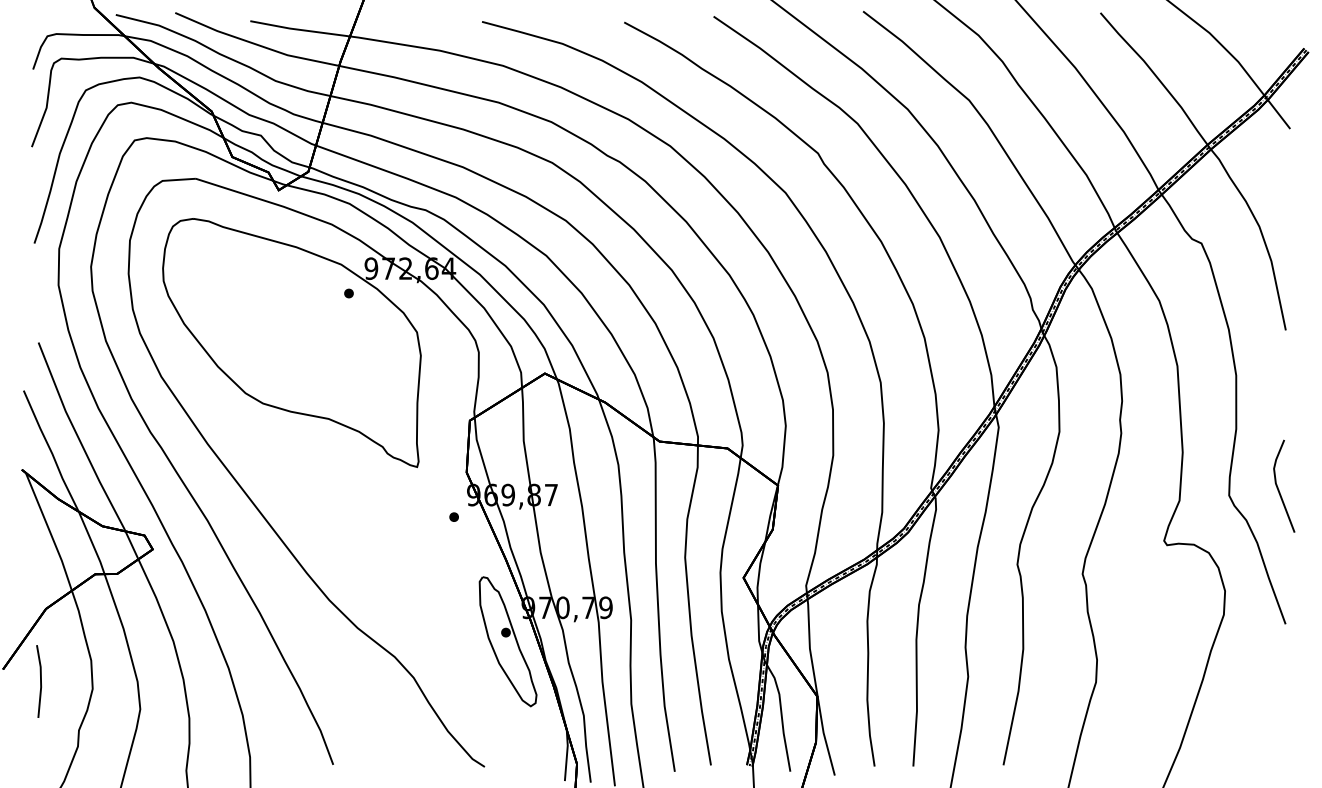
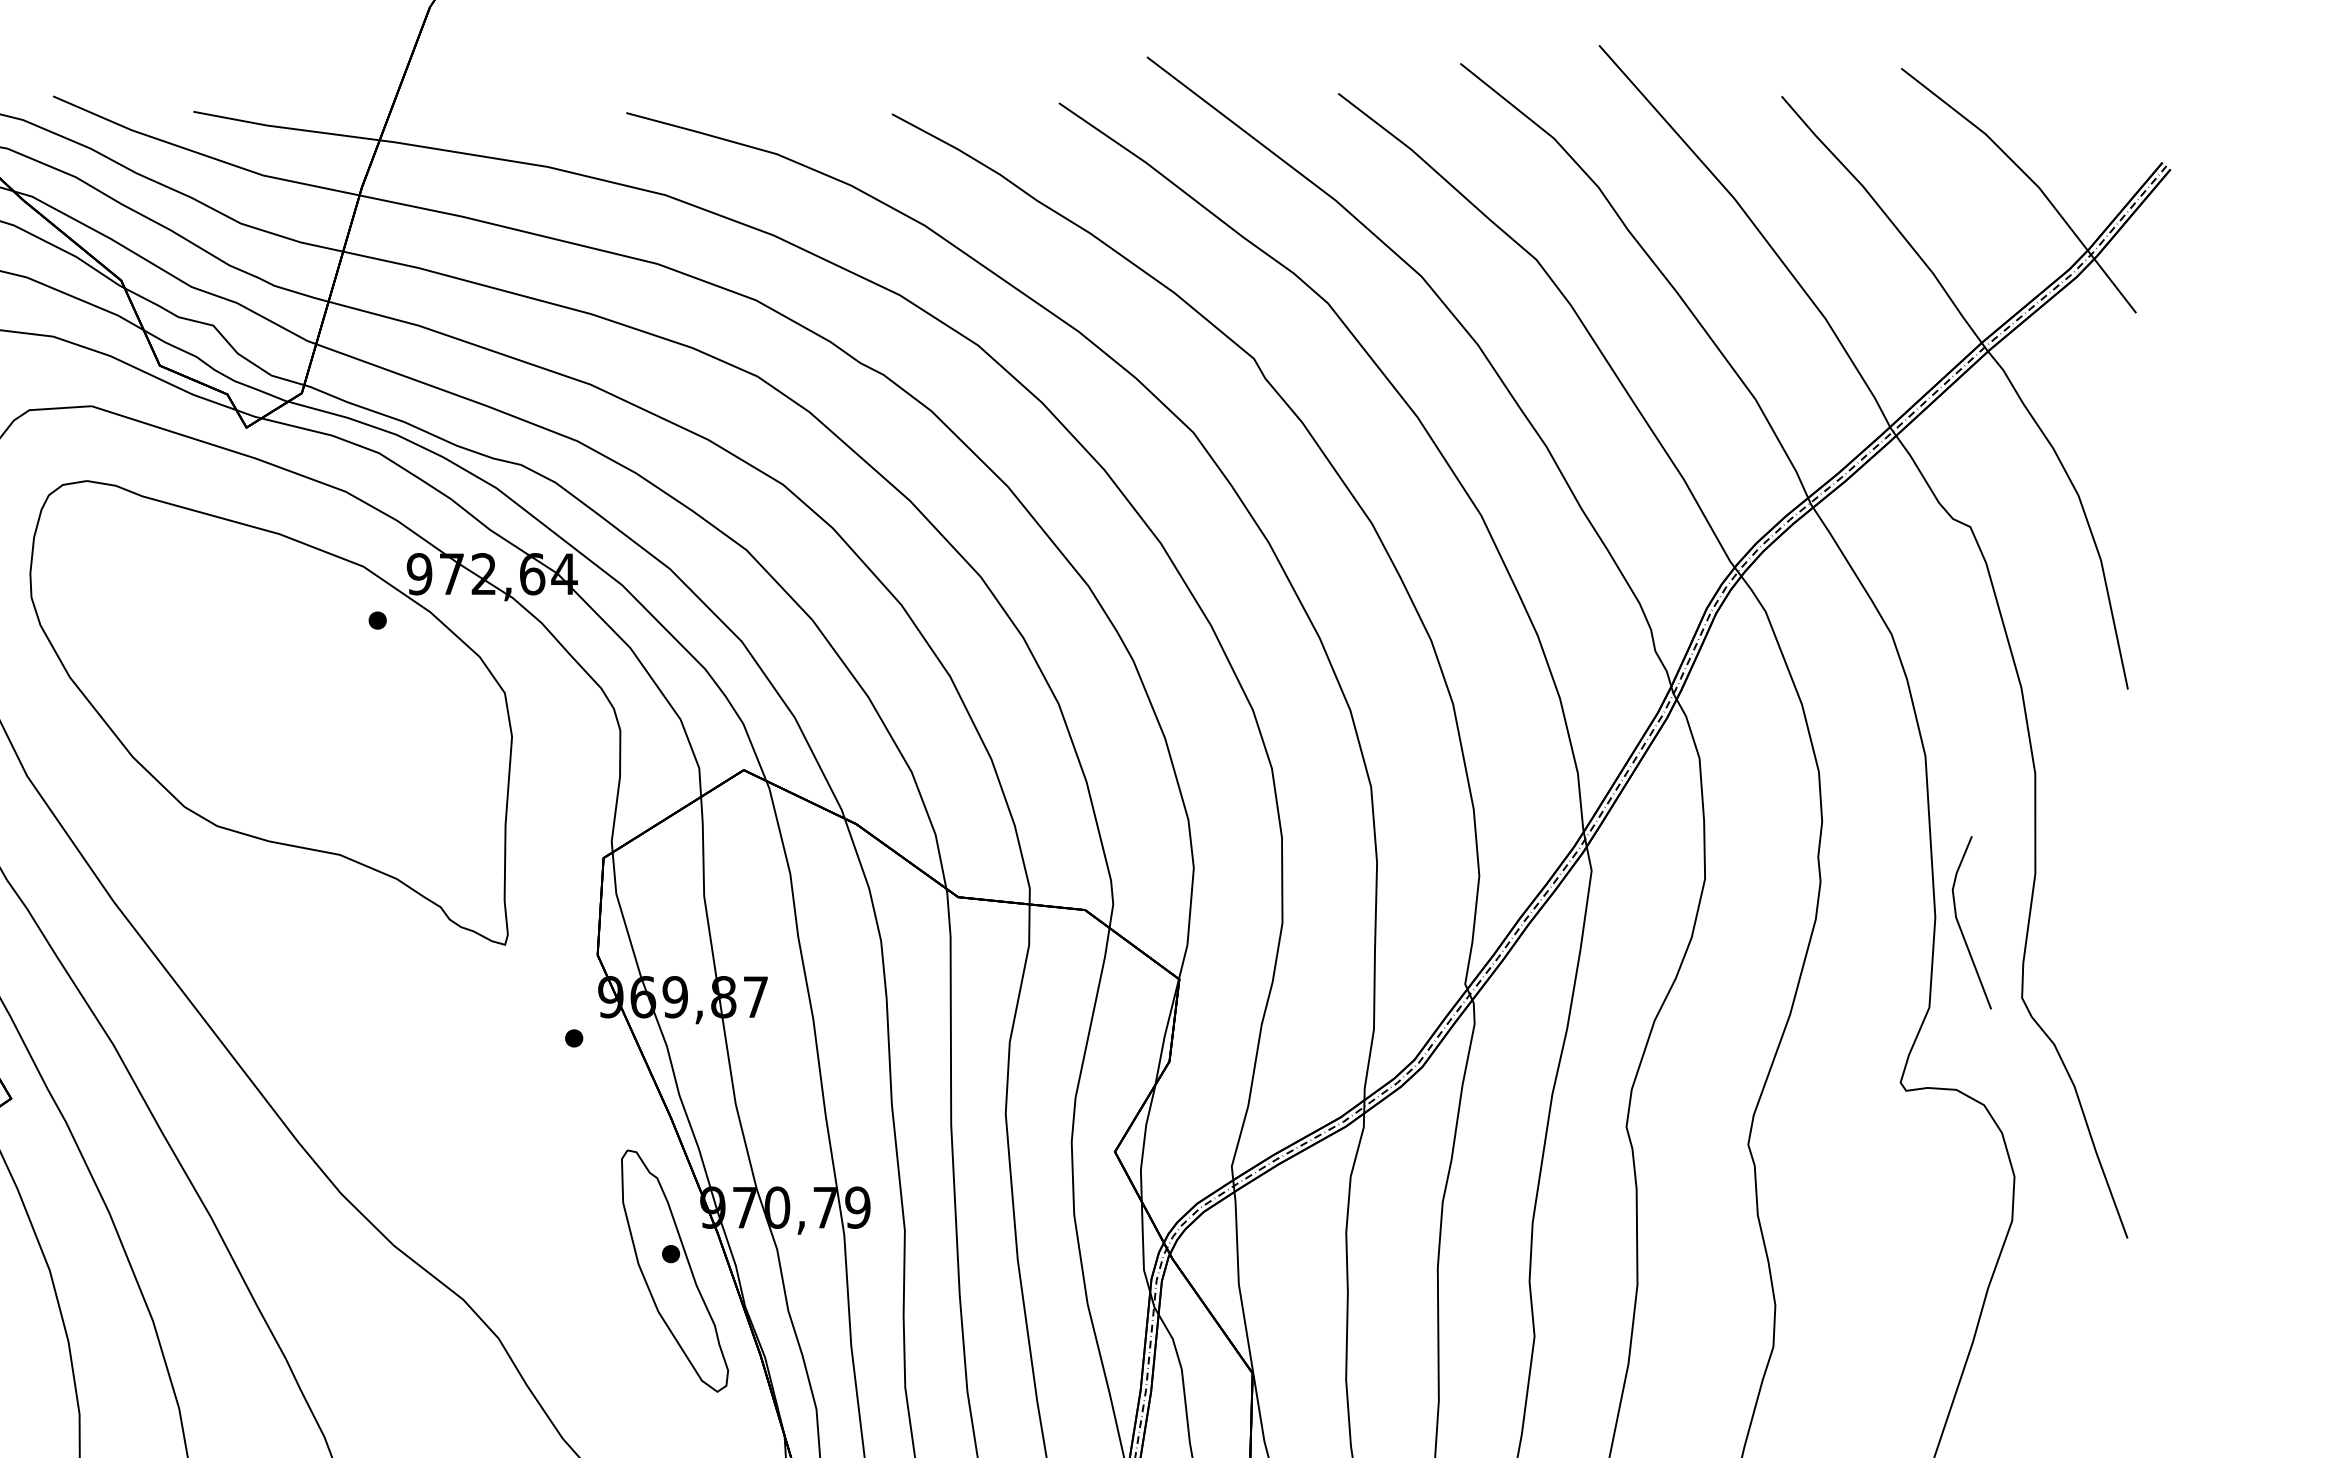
line: (1278, 487) -> (1961, 925), moved

